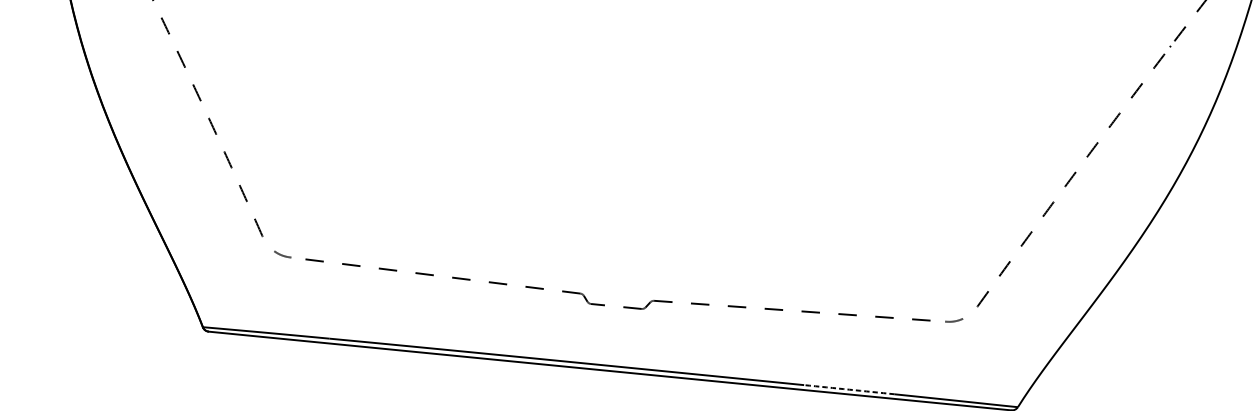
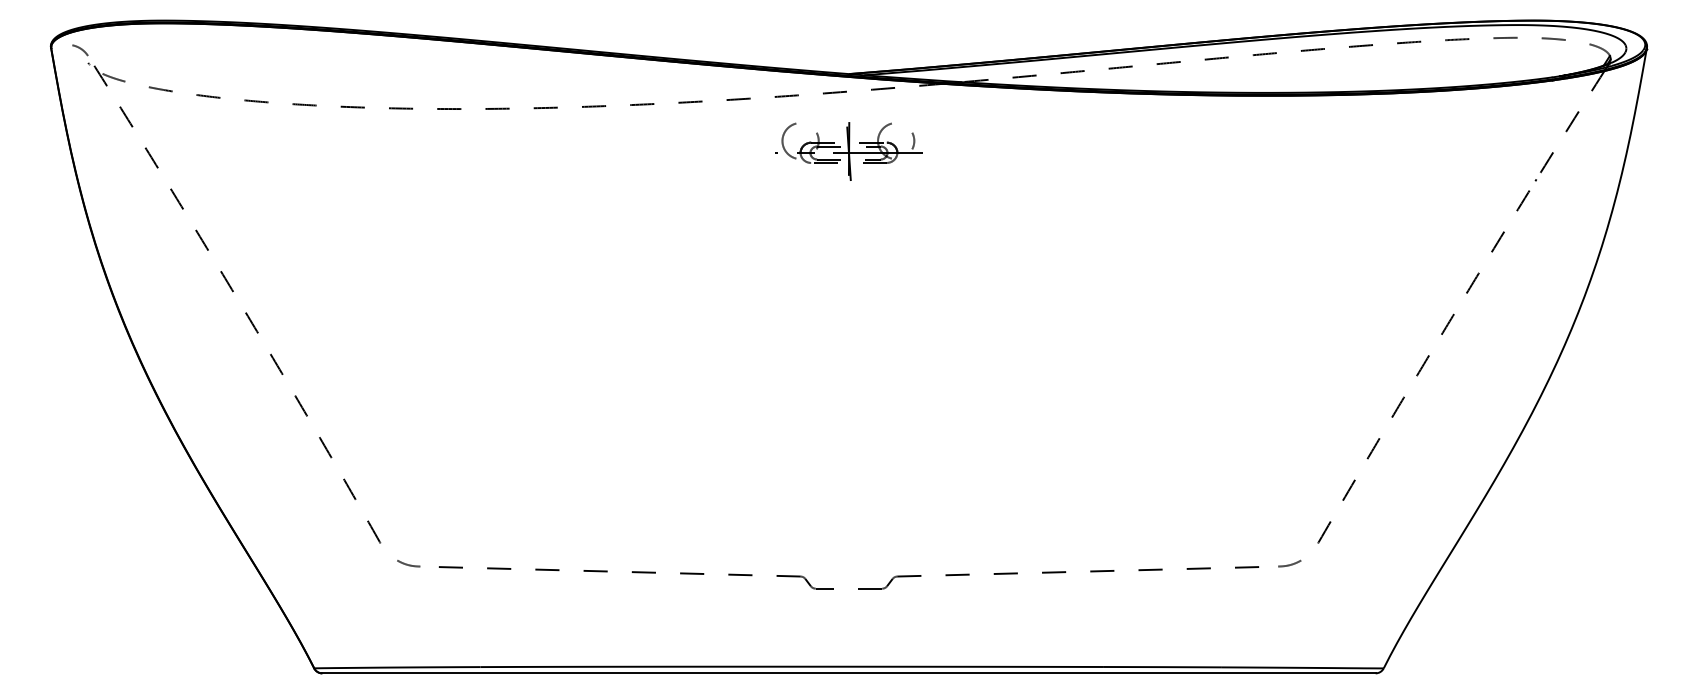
arc: (849, 389) -> (1162, 667), dashed -> solid

